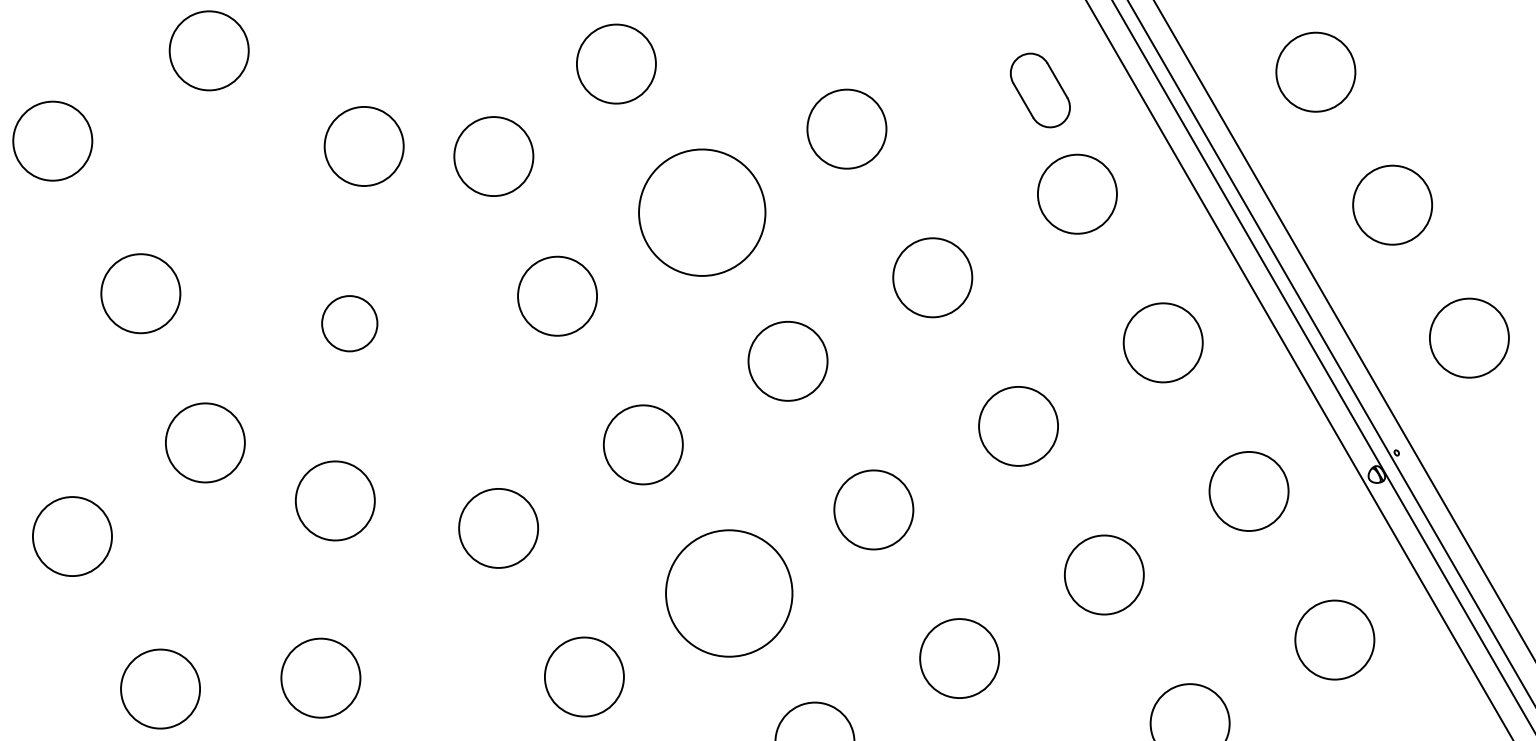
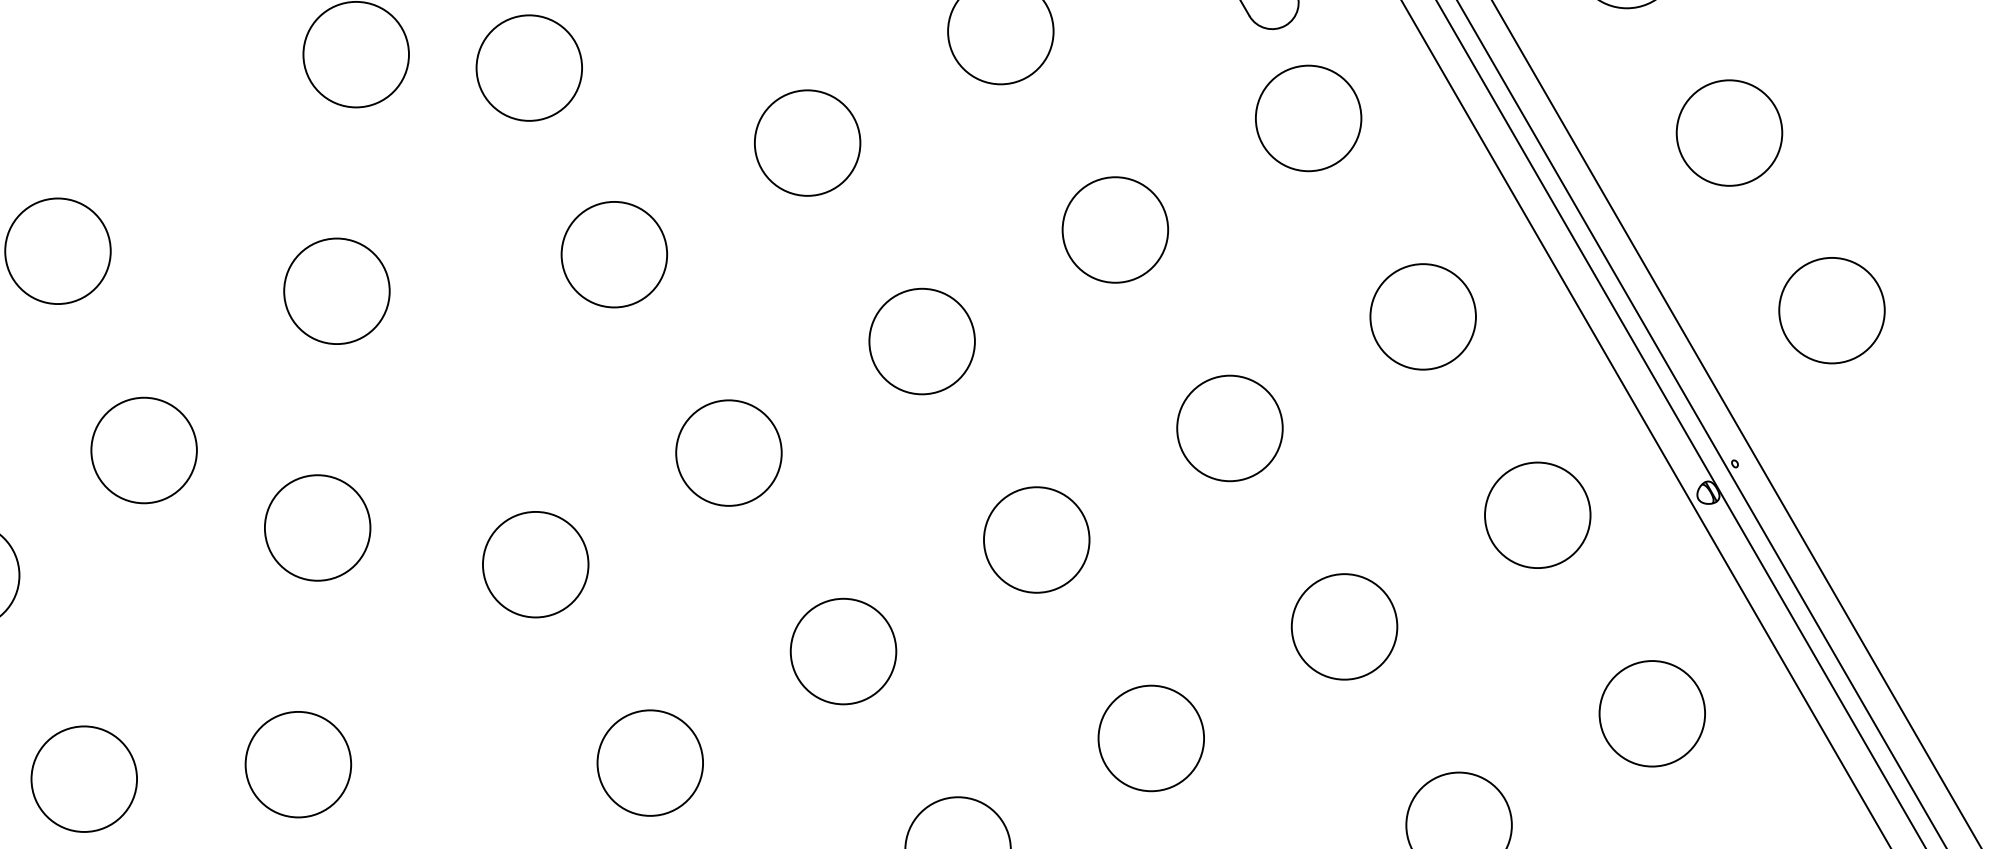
circle: (701, 212) -> (806, 142), size x0.62
circle: (349, 323) -> (336, 291), size x1.43
circle: (728, 593) -> (842, 651), size x0.62

